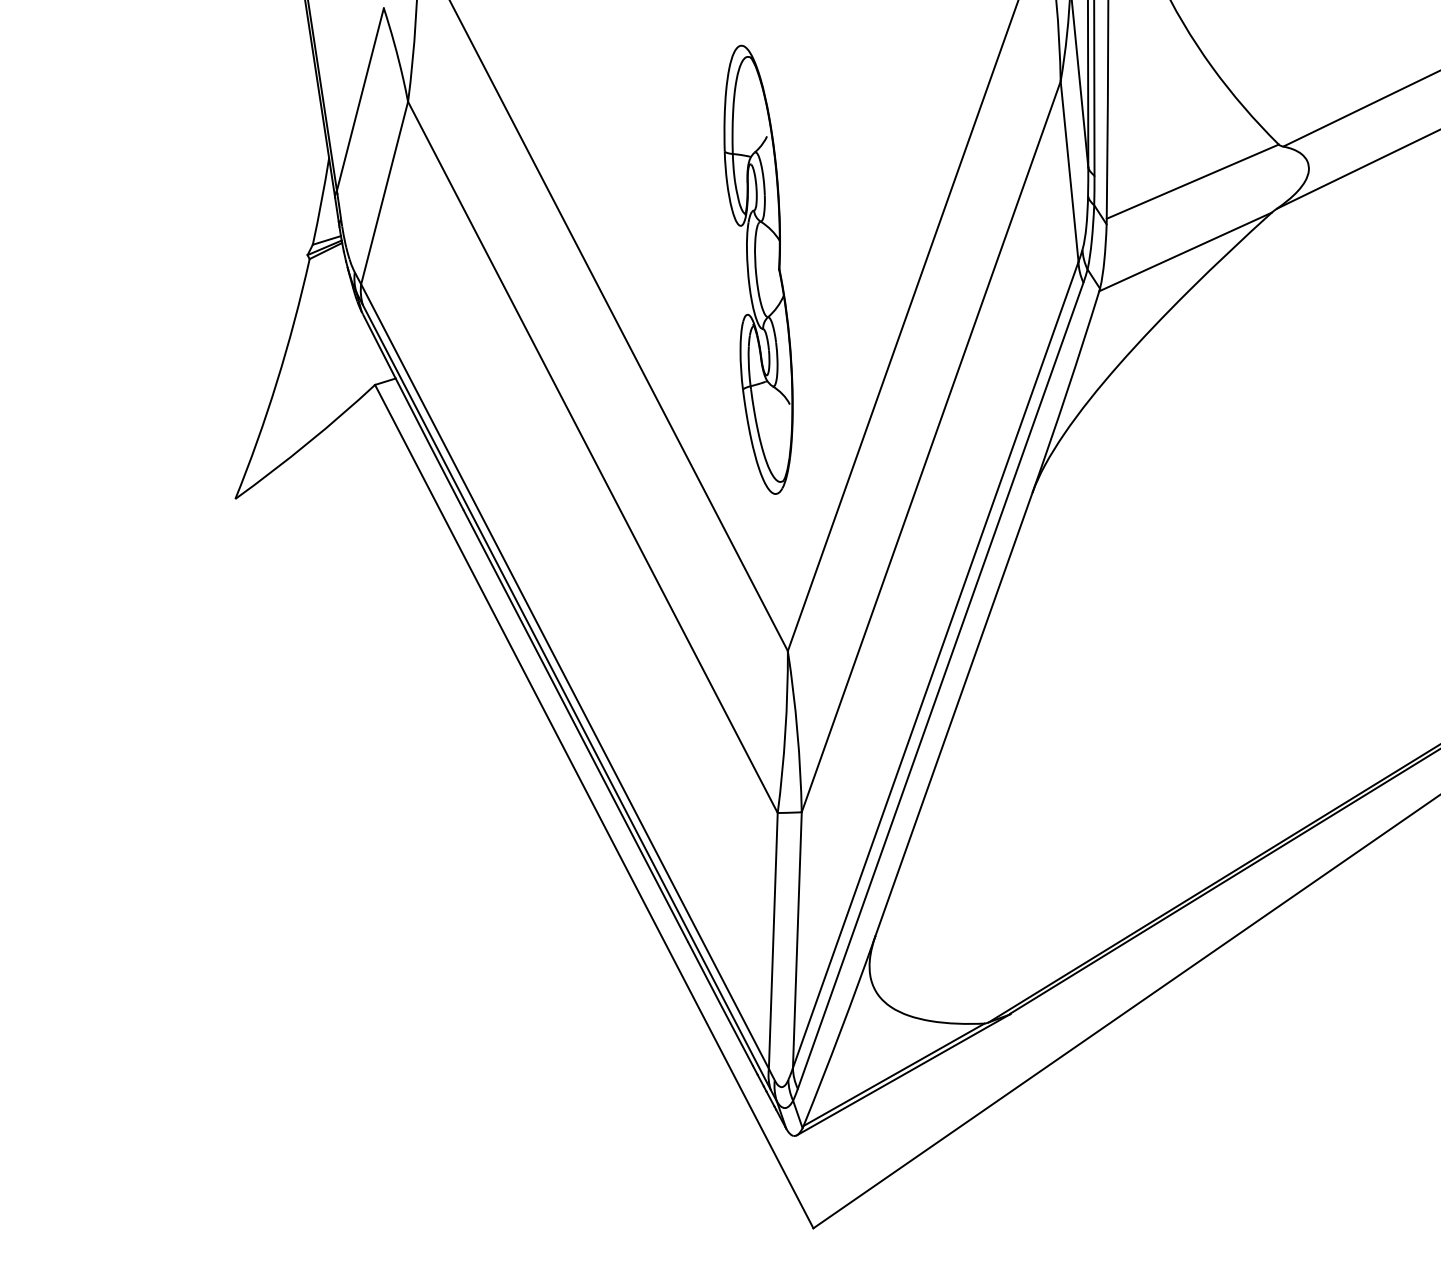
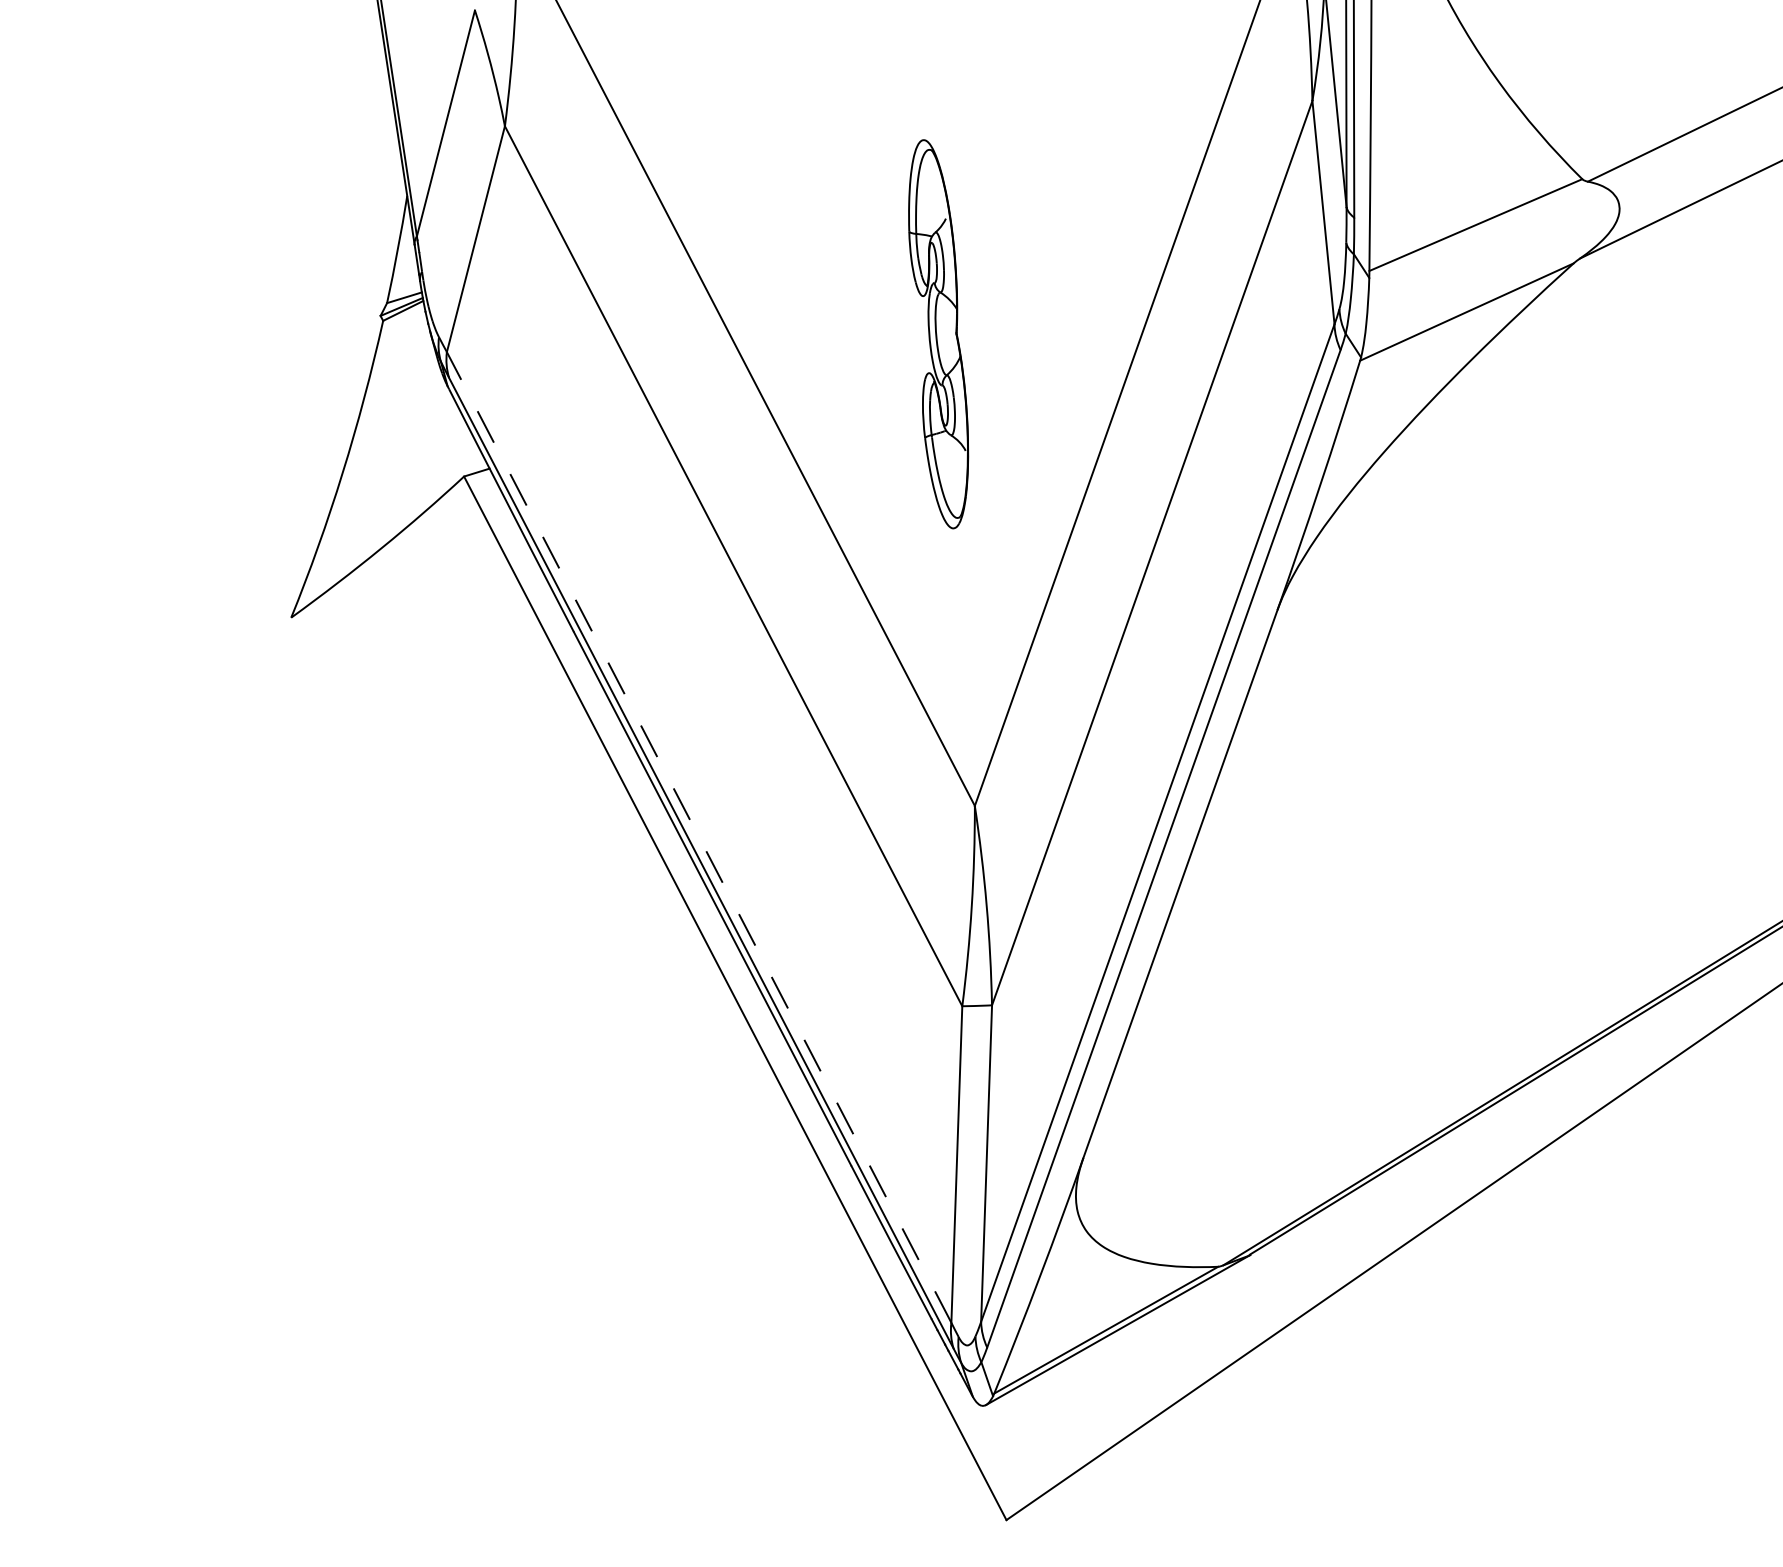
part: (758, 270) -> (938, 334), size x0.7
line: (565, 676) -> (699, 837), solid -> dashed

